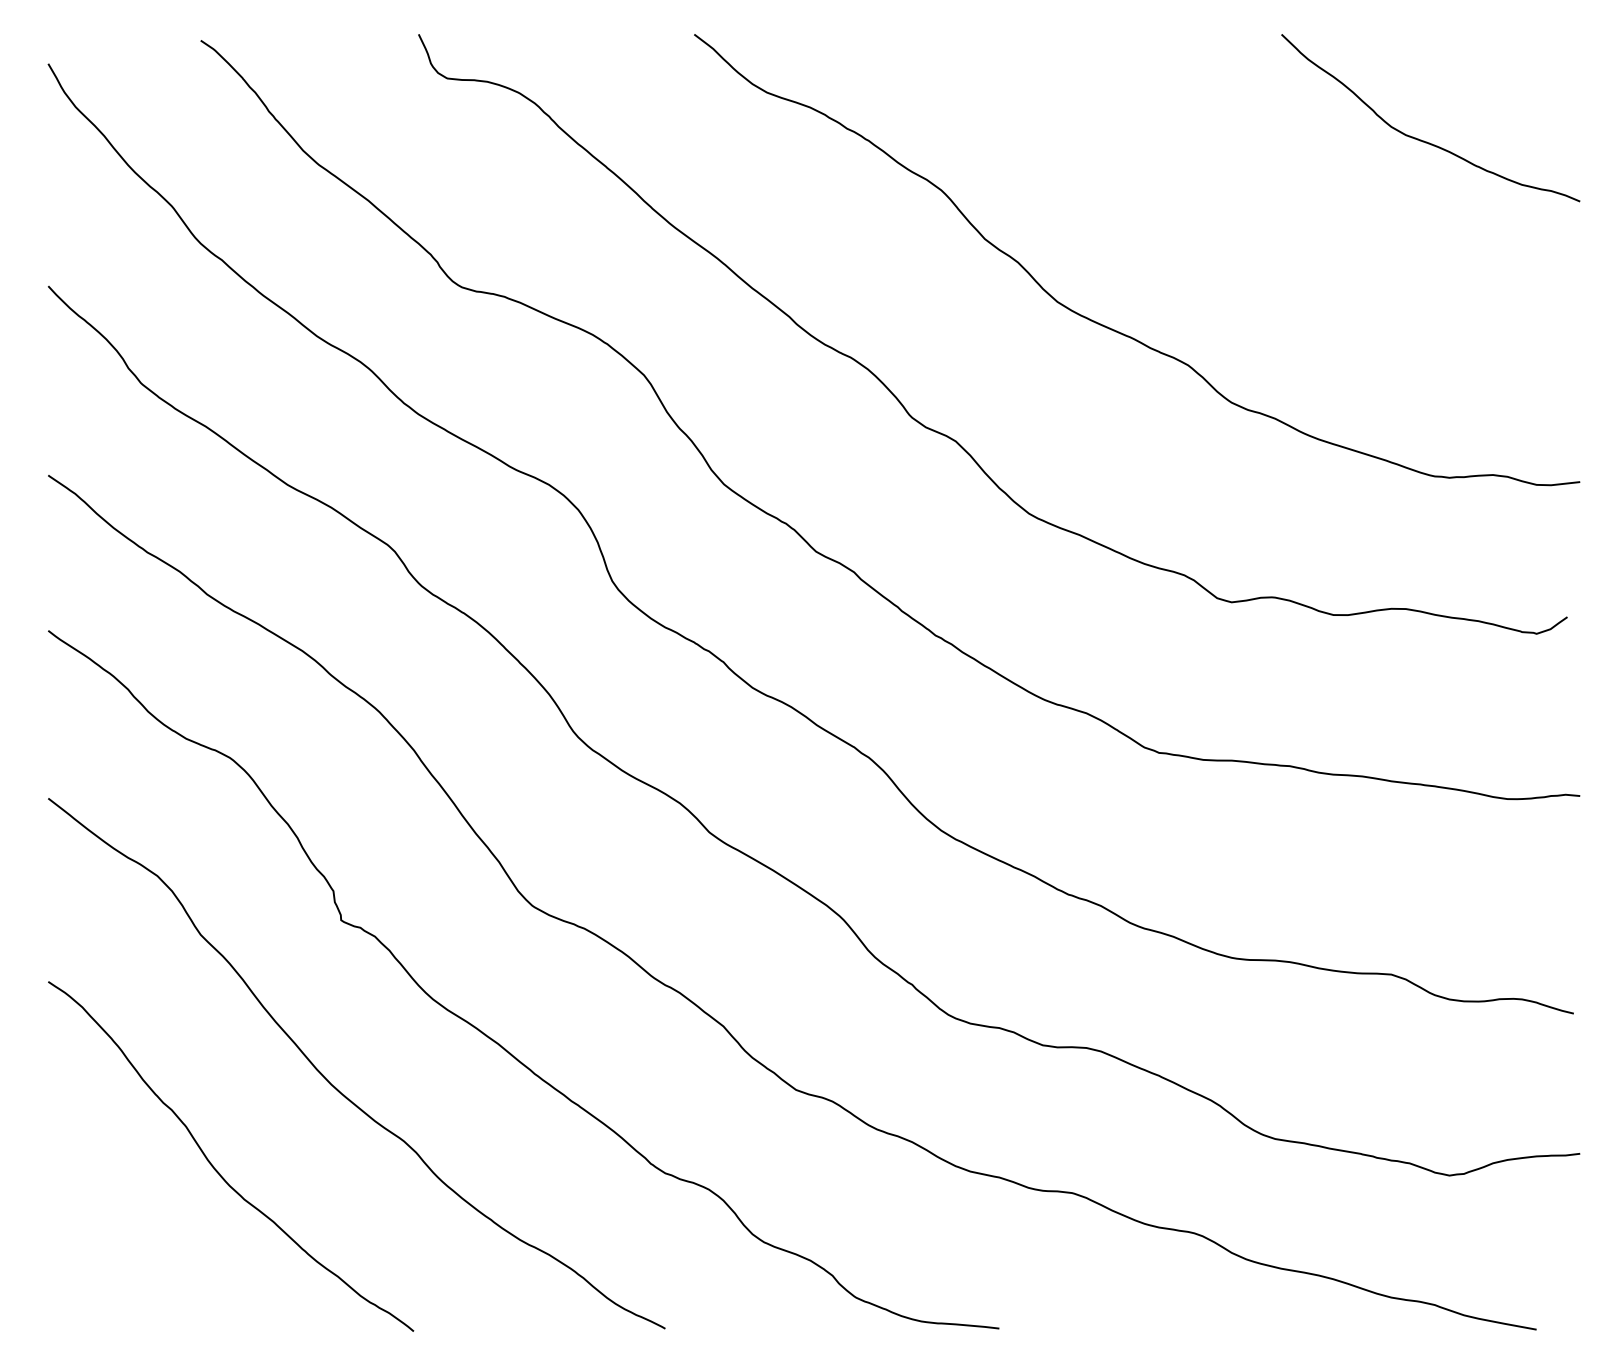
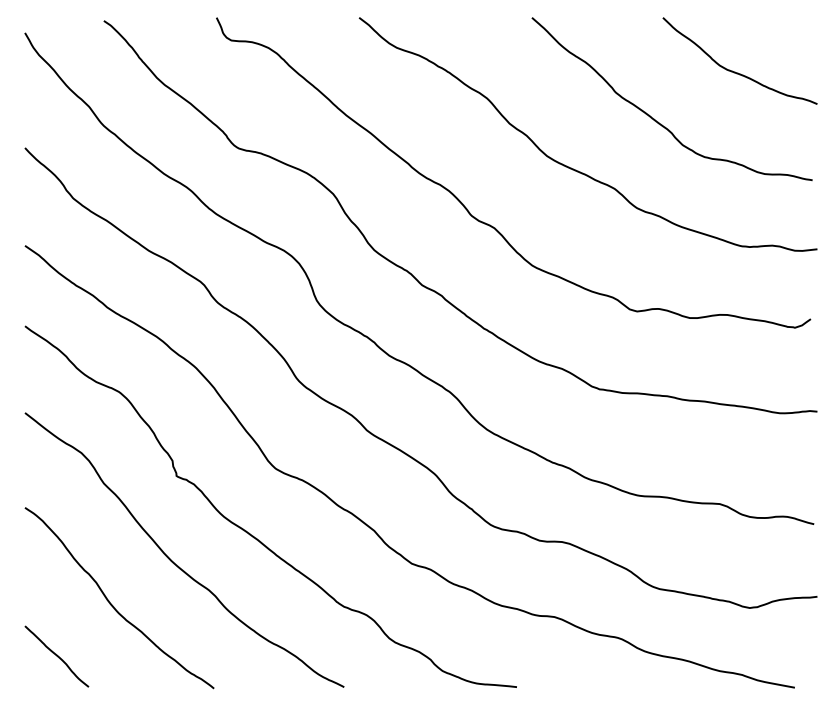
curve: (1265, 229) -> (654, 118), added
curve: (109, 1269) -> (56, 656), added

